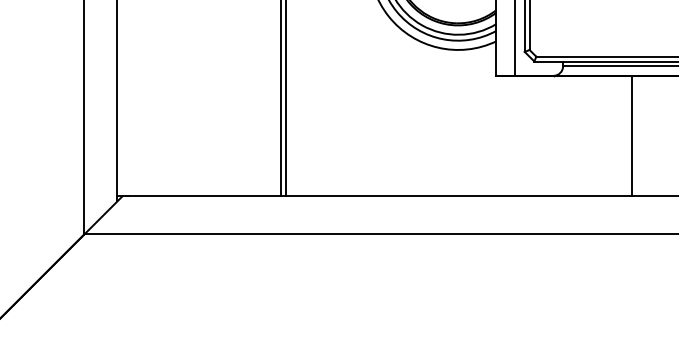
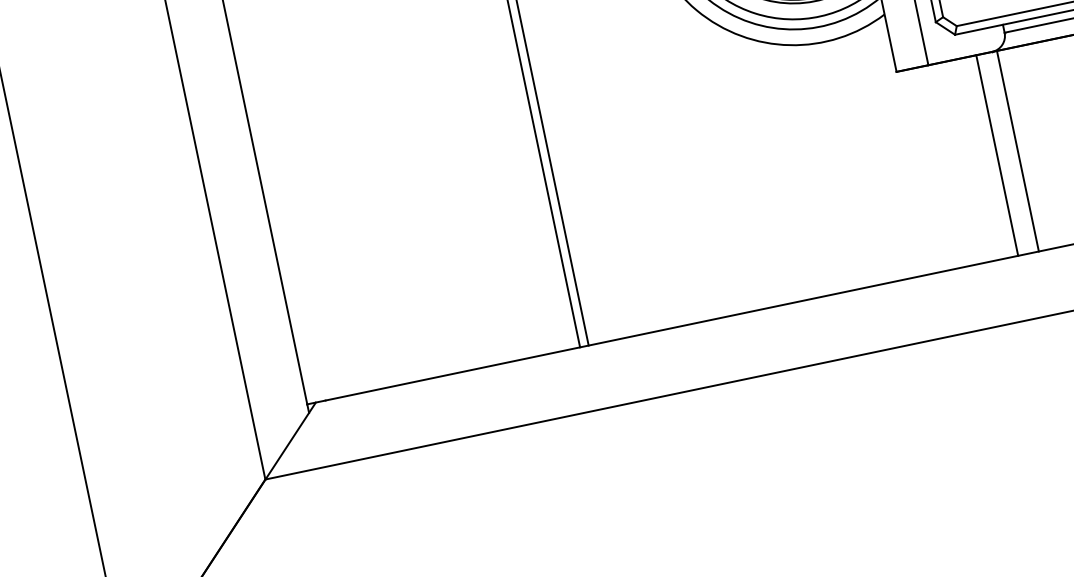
line: (544, 135) -> (997, 154), added
line: (556, 135) -> (1017, 150), added

